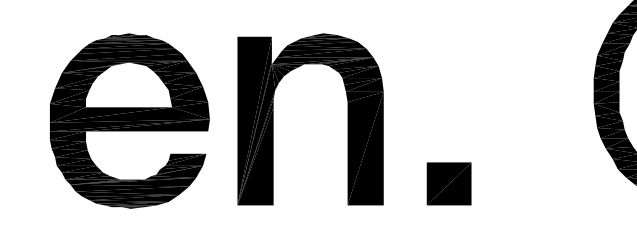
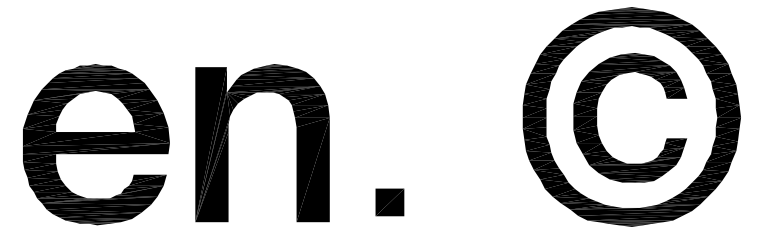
part: (448, 184) -> (389, 202), size x0.7

